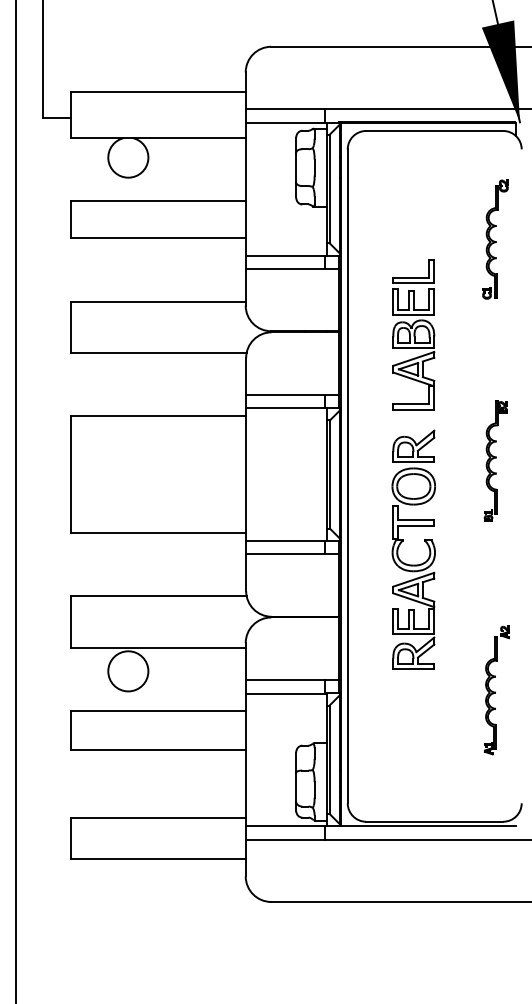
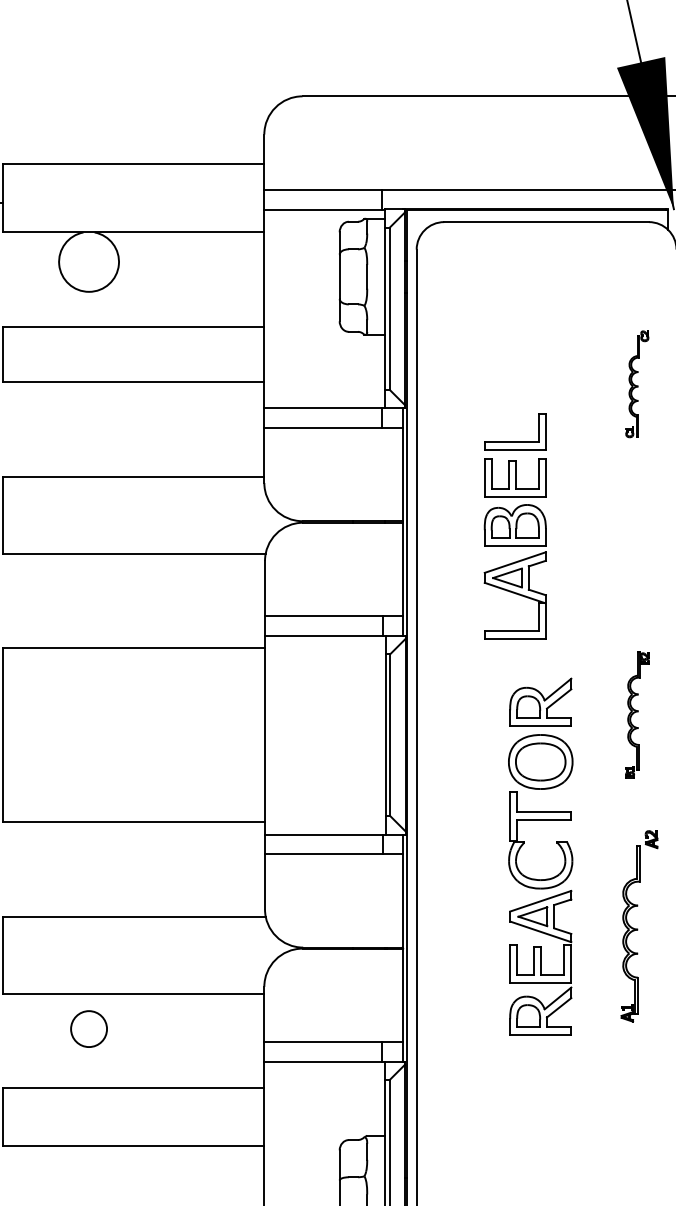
part: (495, 239) -> (637, 384), size x0.6
part: (495, 460) -> (637, 714), size x0.7
part: (403, 541) -> (525, 844), moved
circle: (128, 671) -> (89, 1029), size x0.6
part: (496, 690) -> (638, 926), moved

